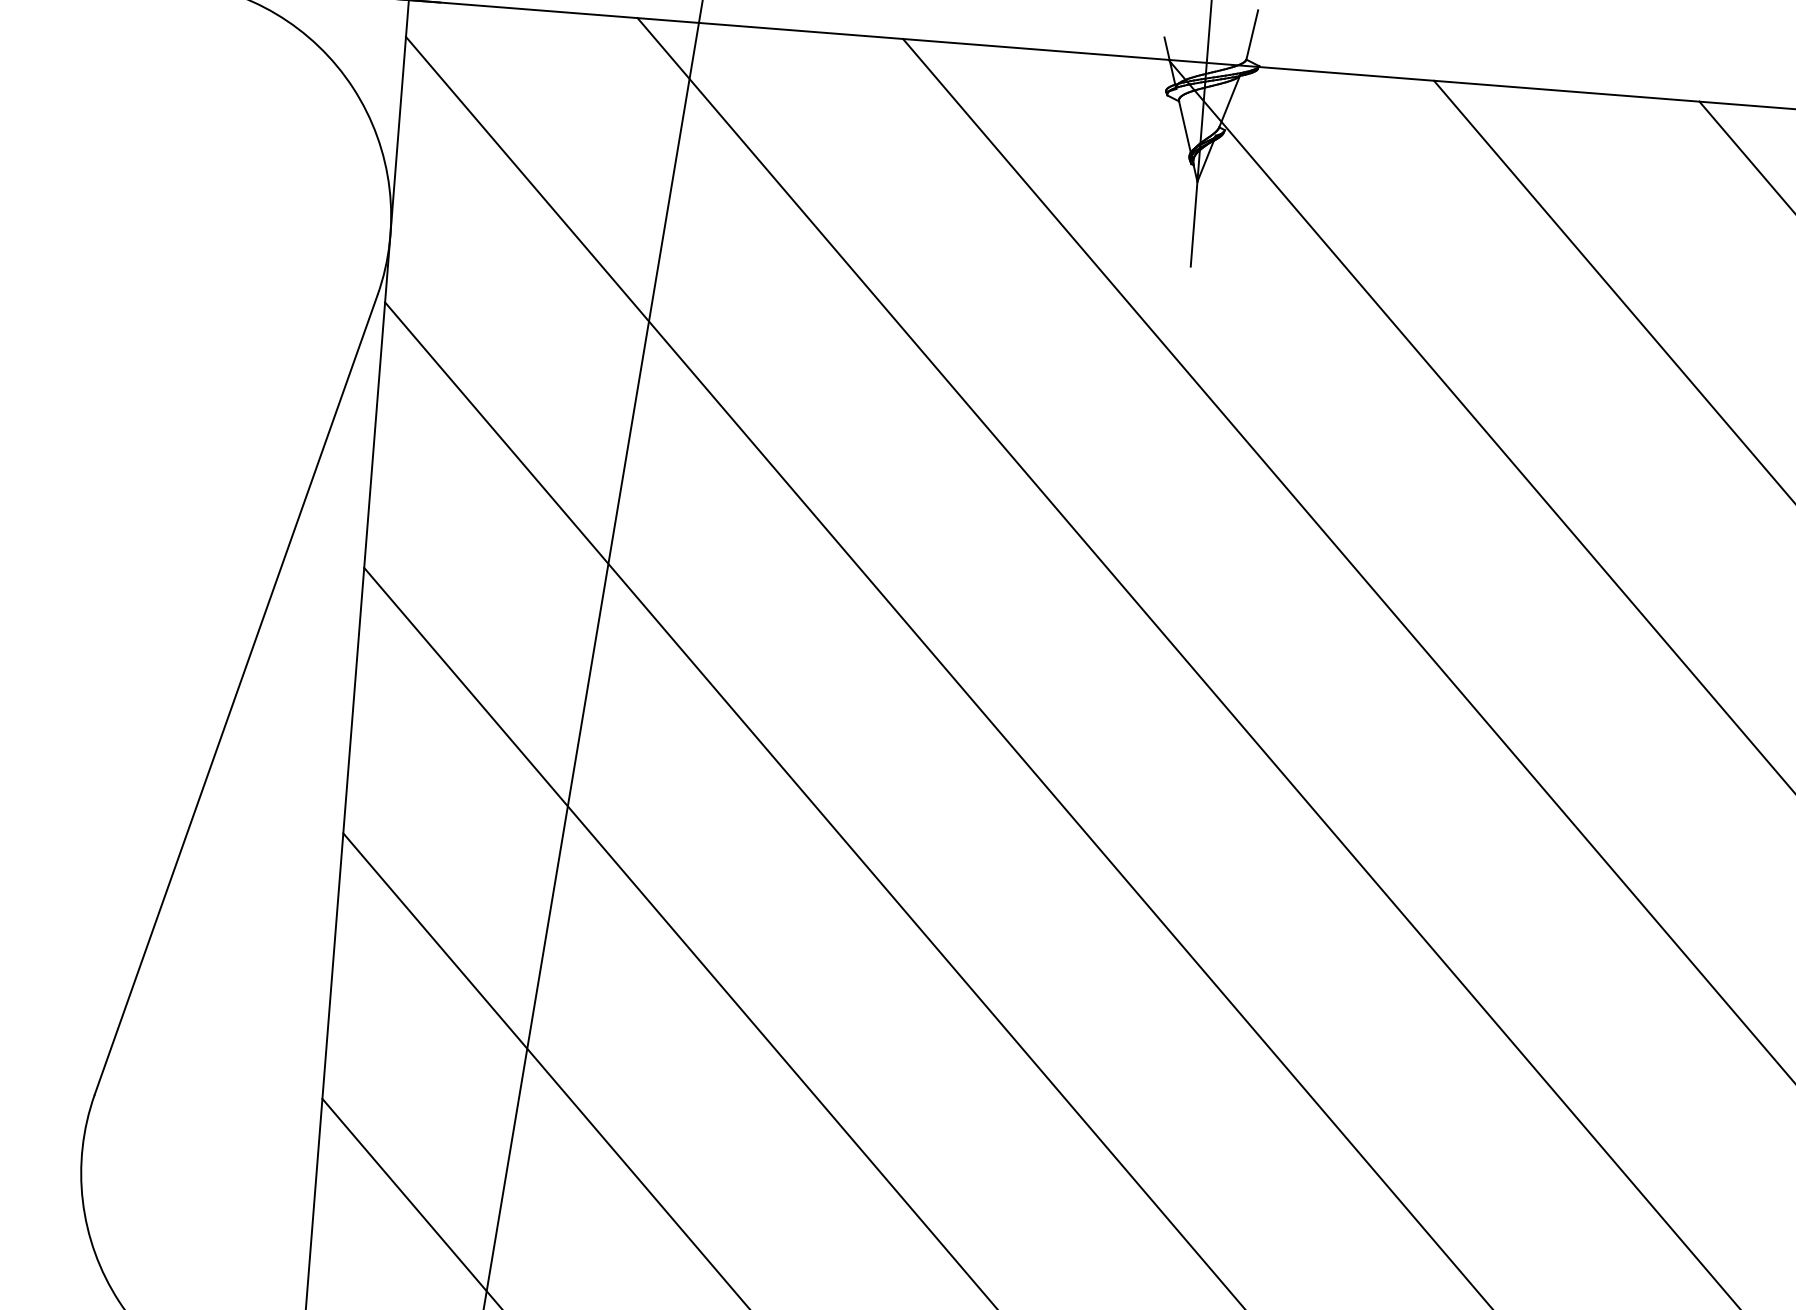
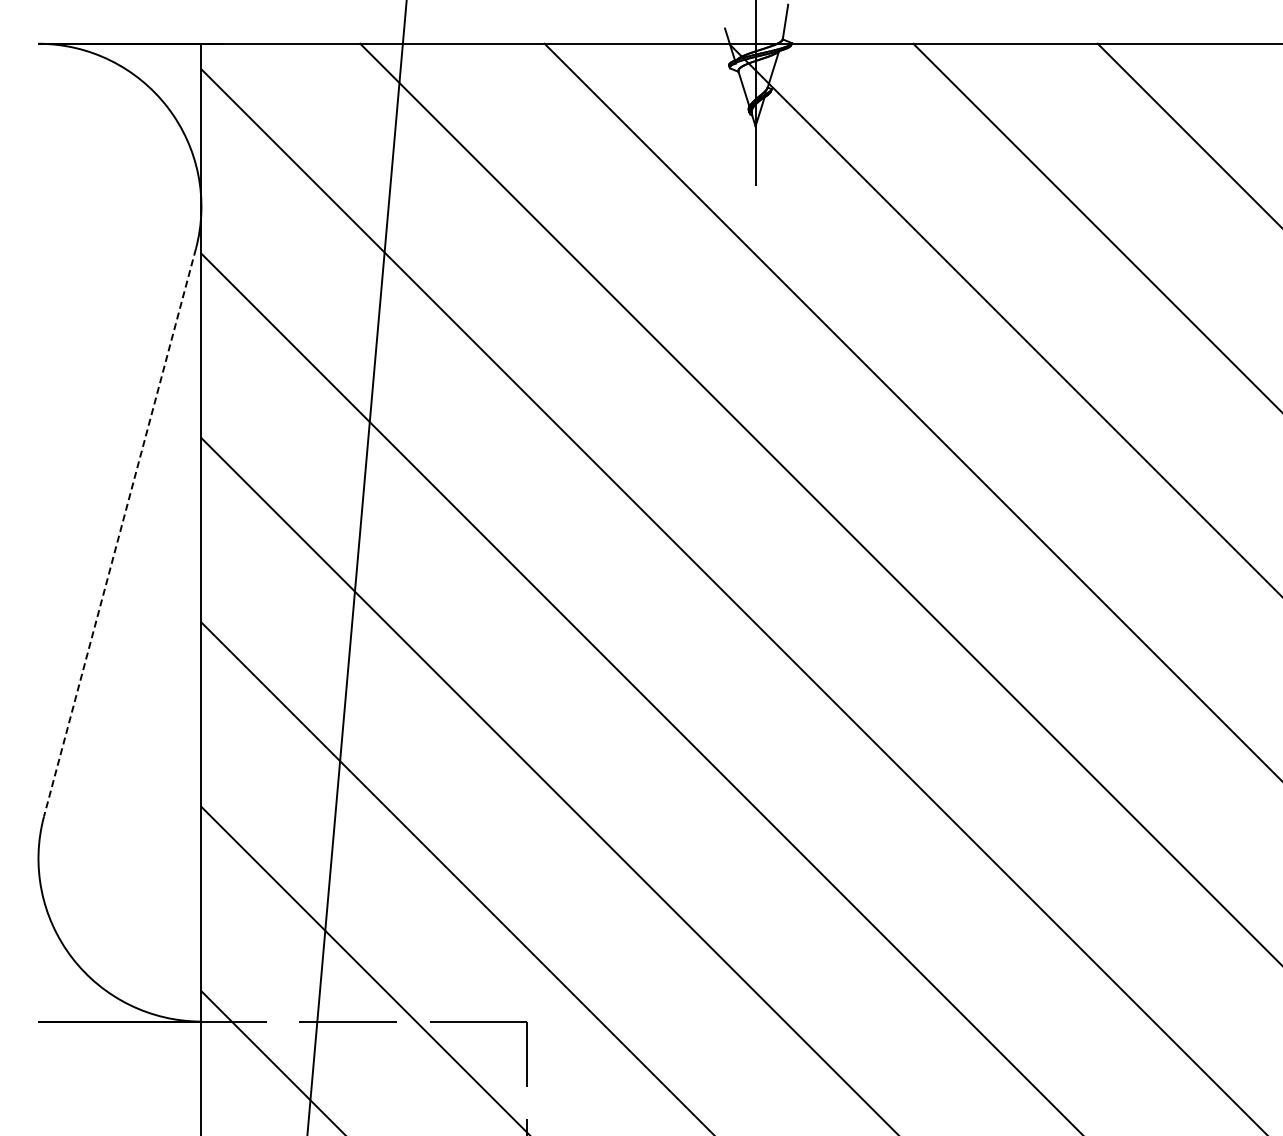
line: (235, 694) -> (119, 532), solid -> dashed

